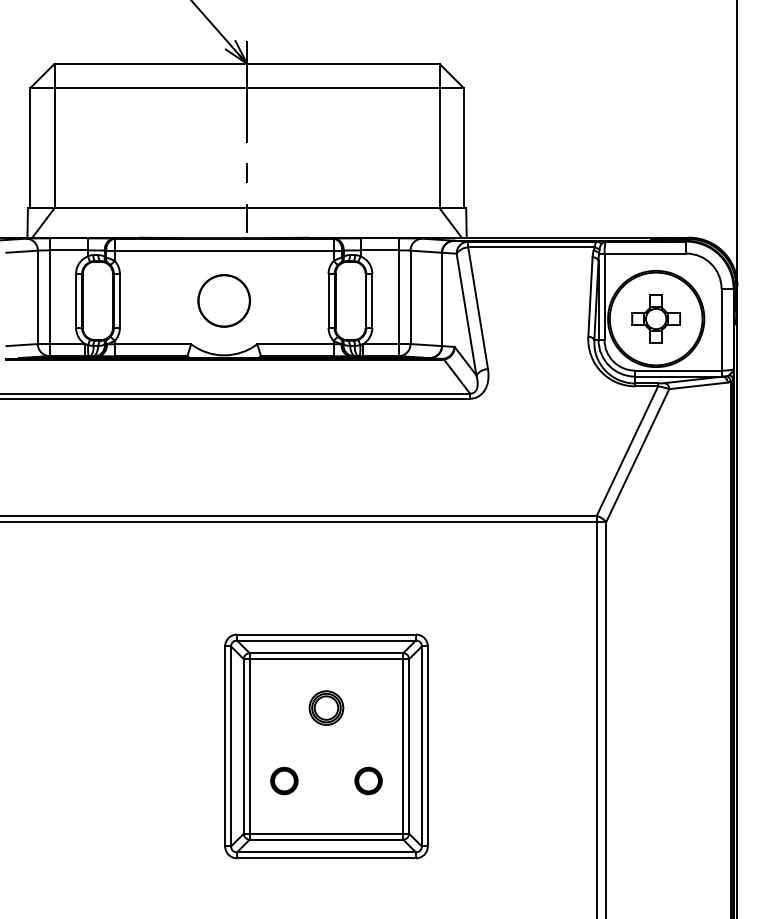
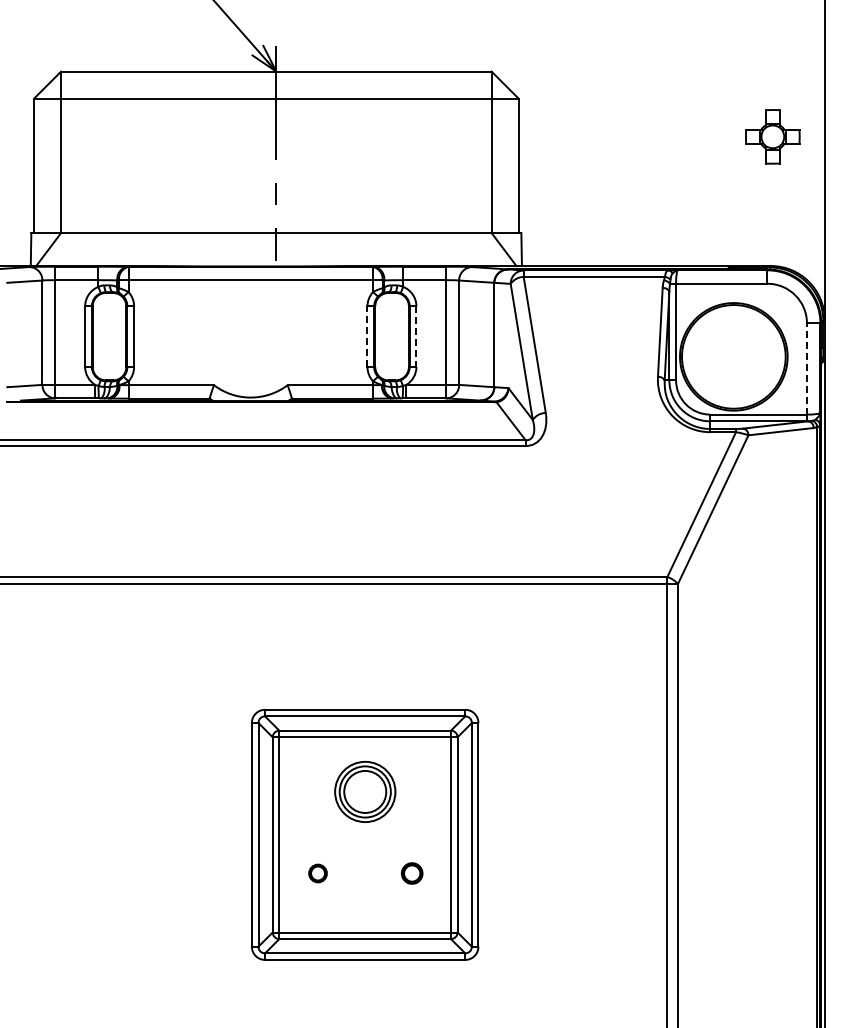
part: (223, 300) -> (250, 336), removed
line: (328, 300) -> (367, 336), solid -> dashed
line: (372, 301) -> (416, 337), solid -> dashed
part: (655, 318) -> (772, 136), moved
line: (721, 329) -> (806, 368), solid -> dashed
part: (325, 707) -> (364, 791), size x1.6
part: (283, 781) -> (317, 873), size x0.6
part: (367, 781) -> (411, 873), size x0.7

